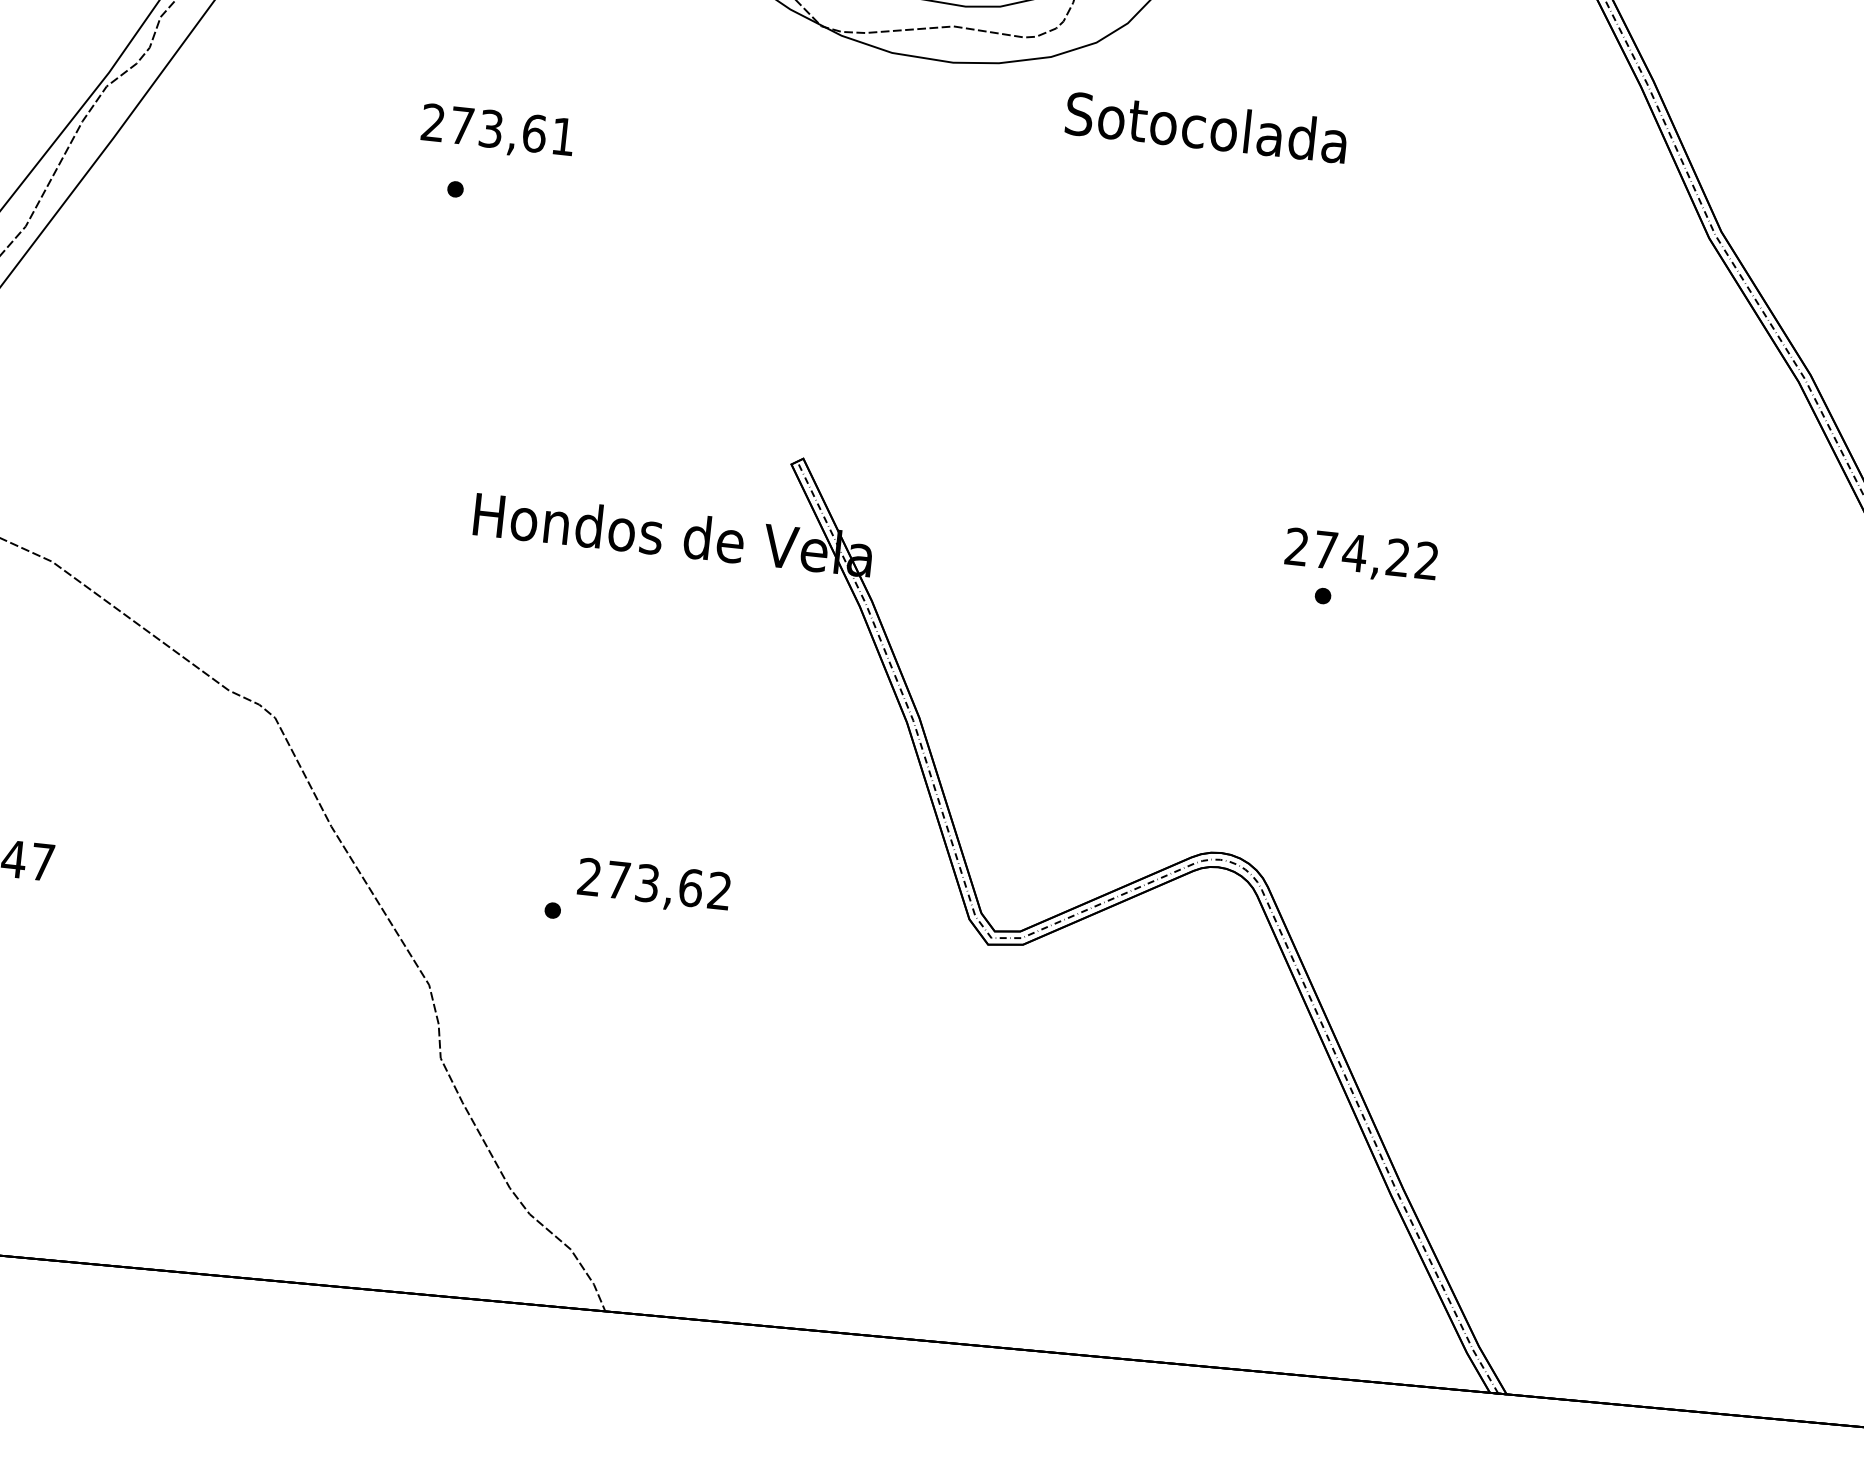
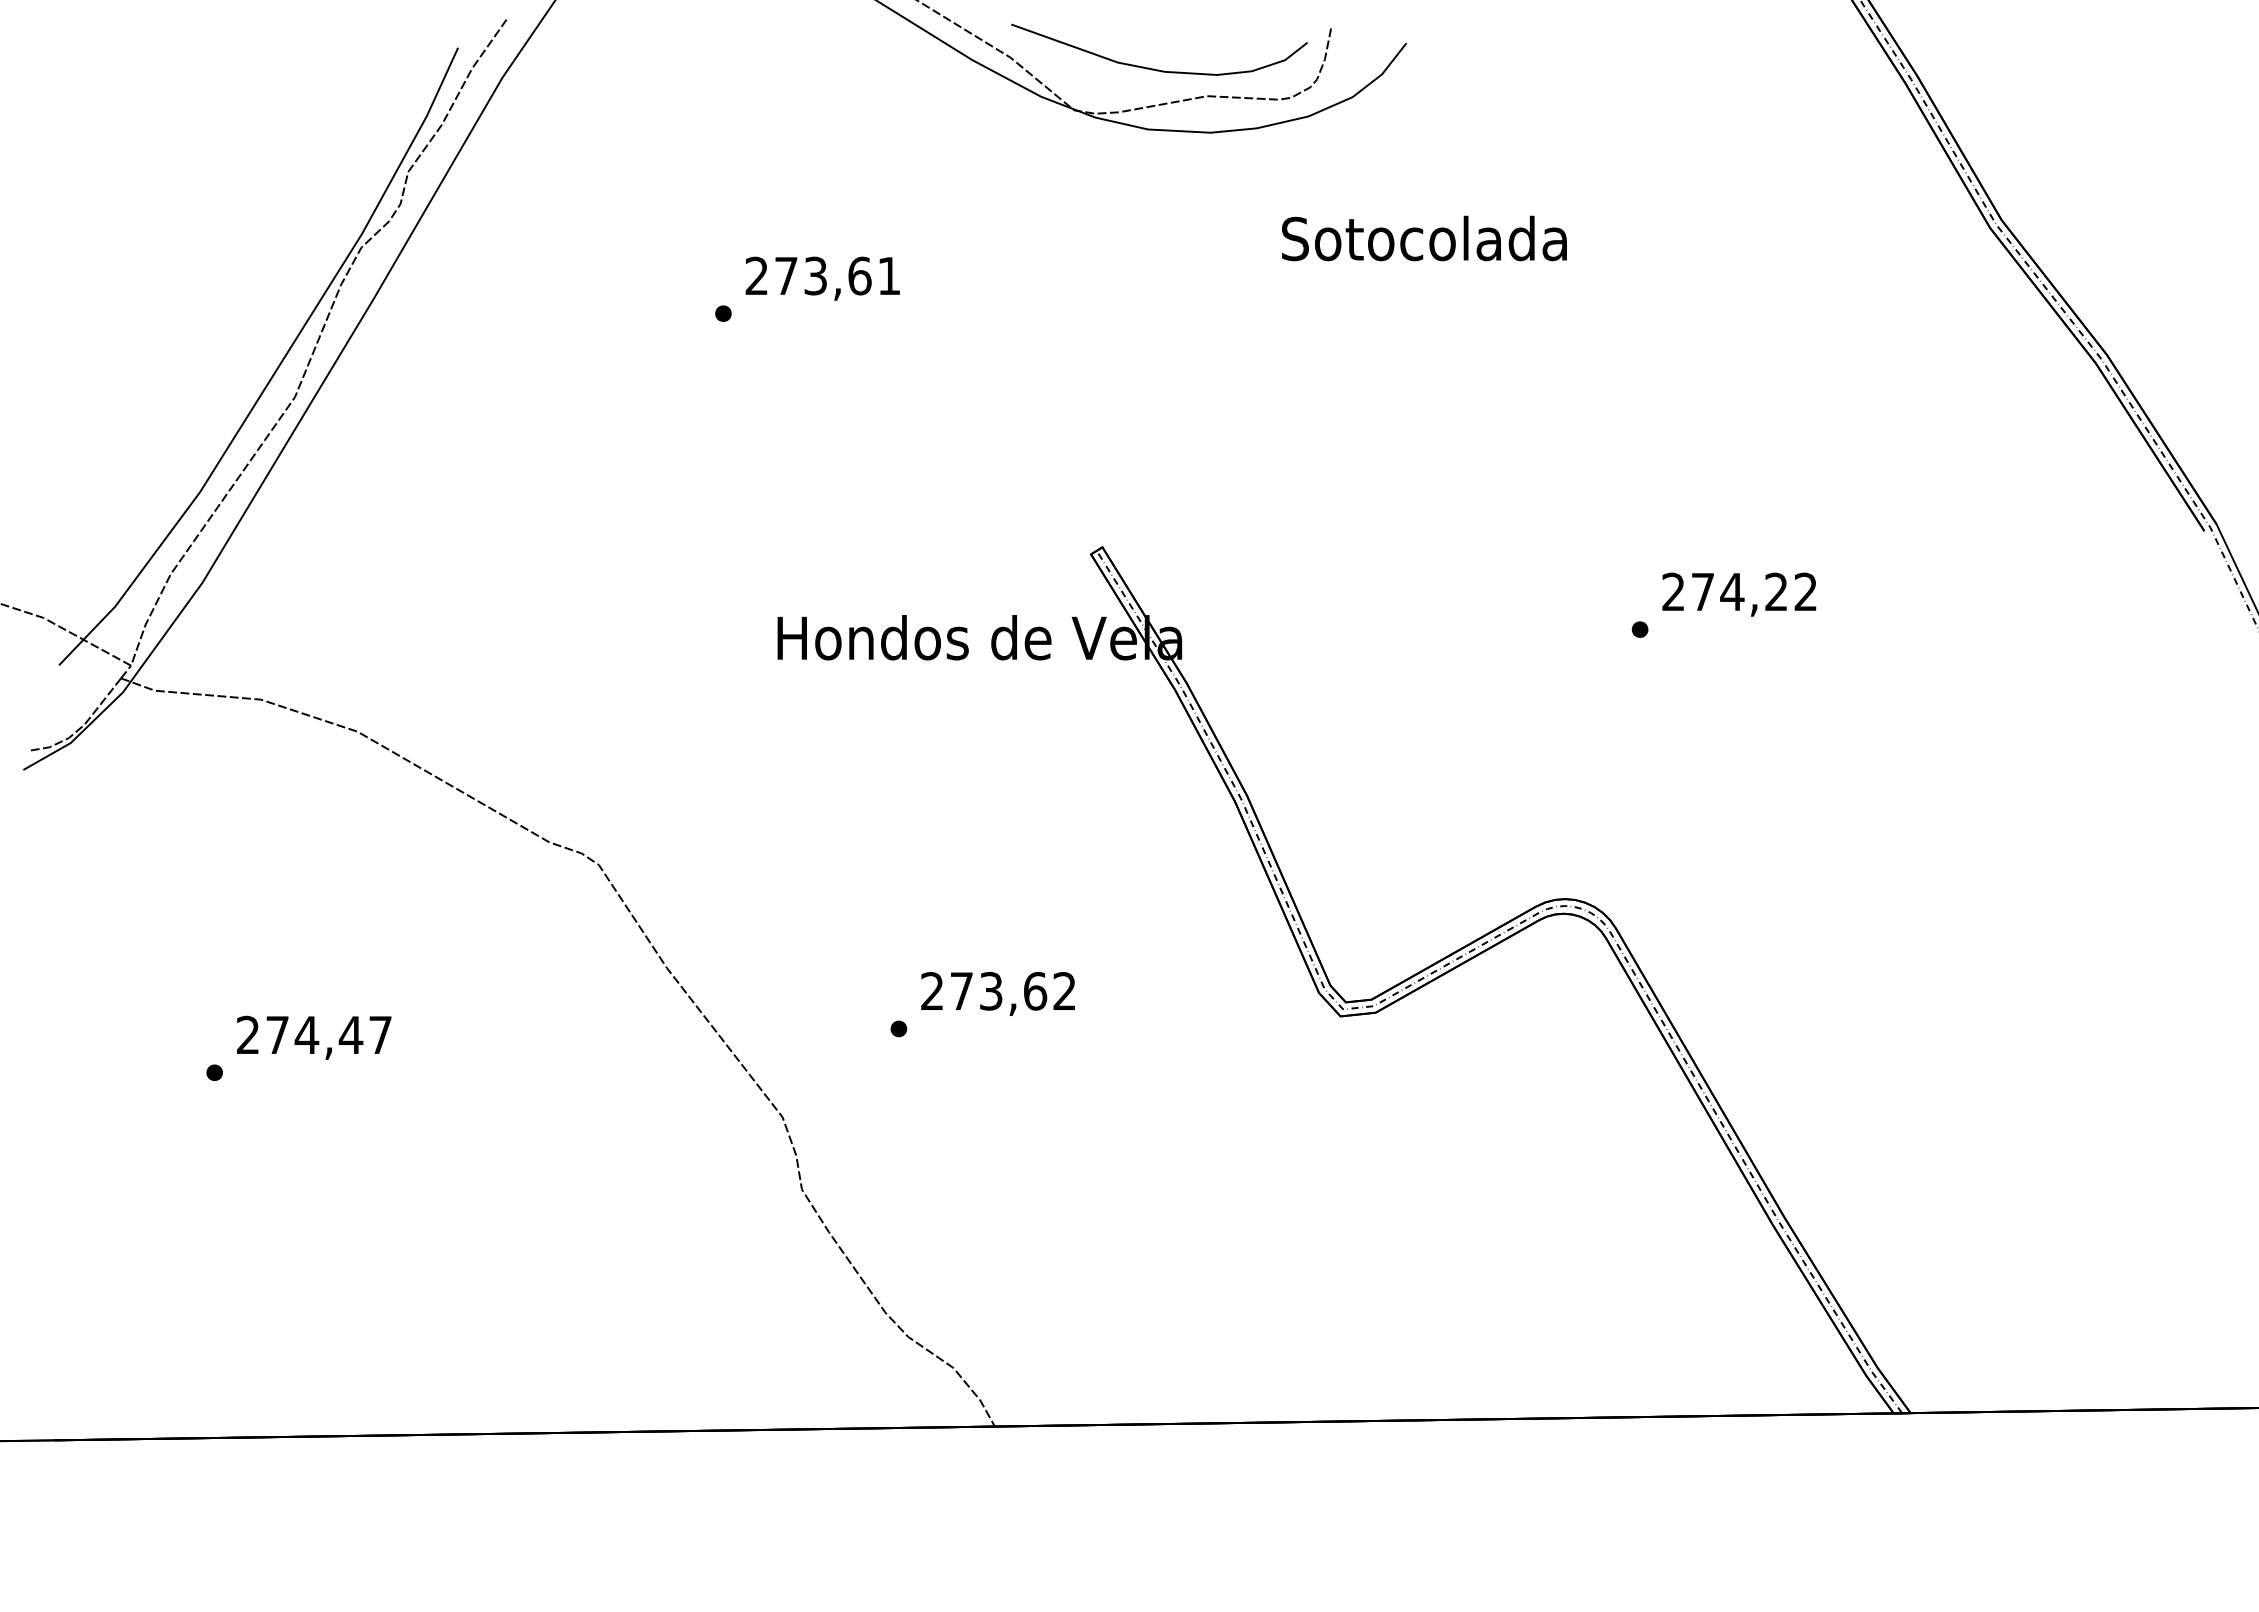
text: (1206, 127) -> (1424, 238), moved
text: (497, 132) -> (822, 278), moved
text: (1361, 556) -> (1739, 594), moved

